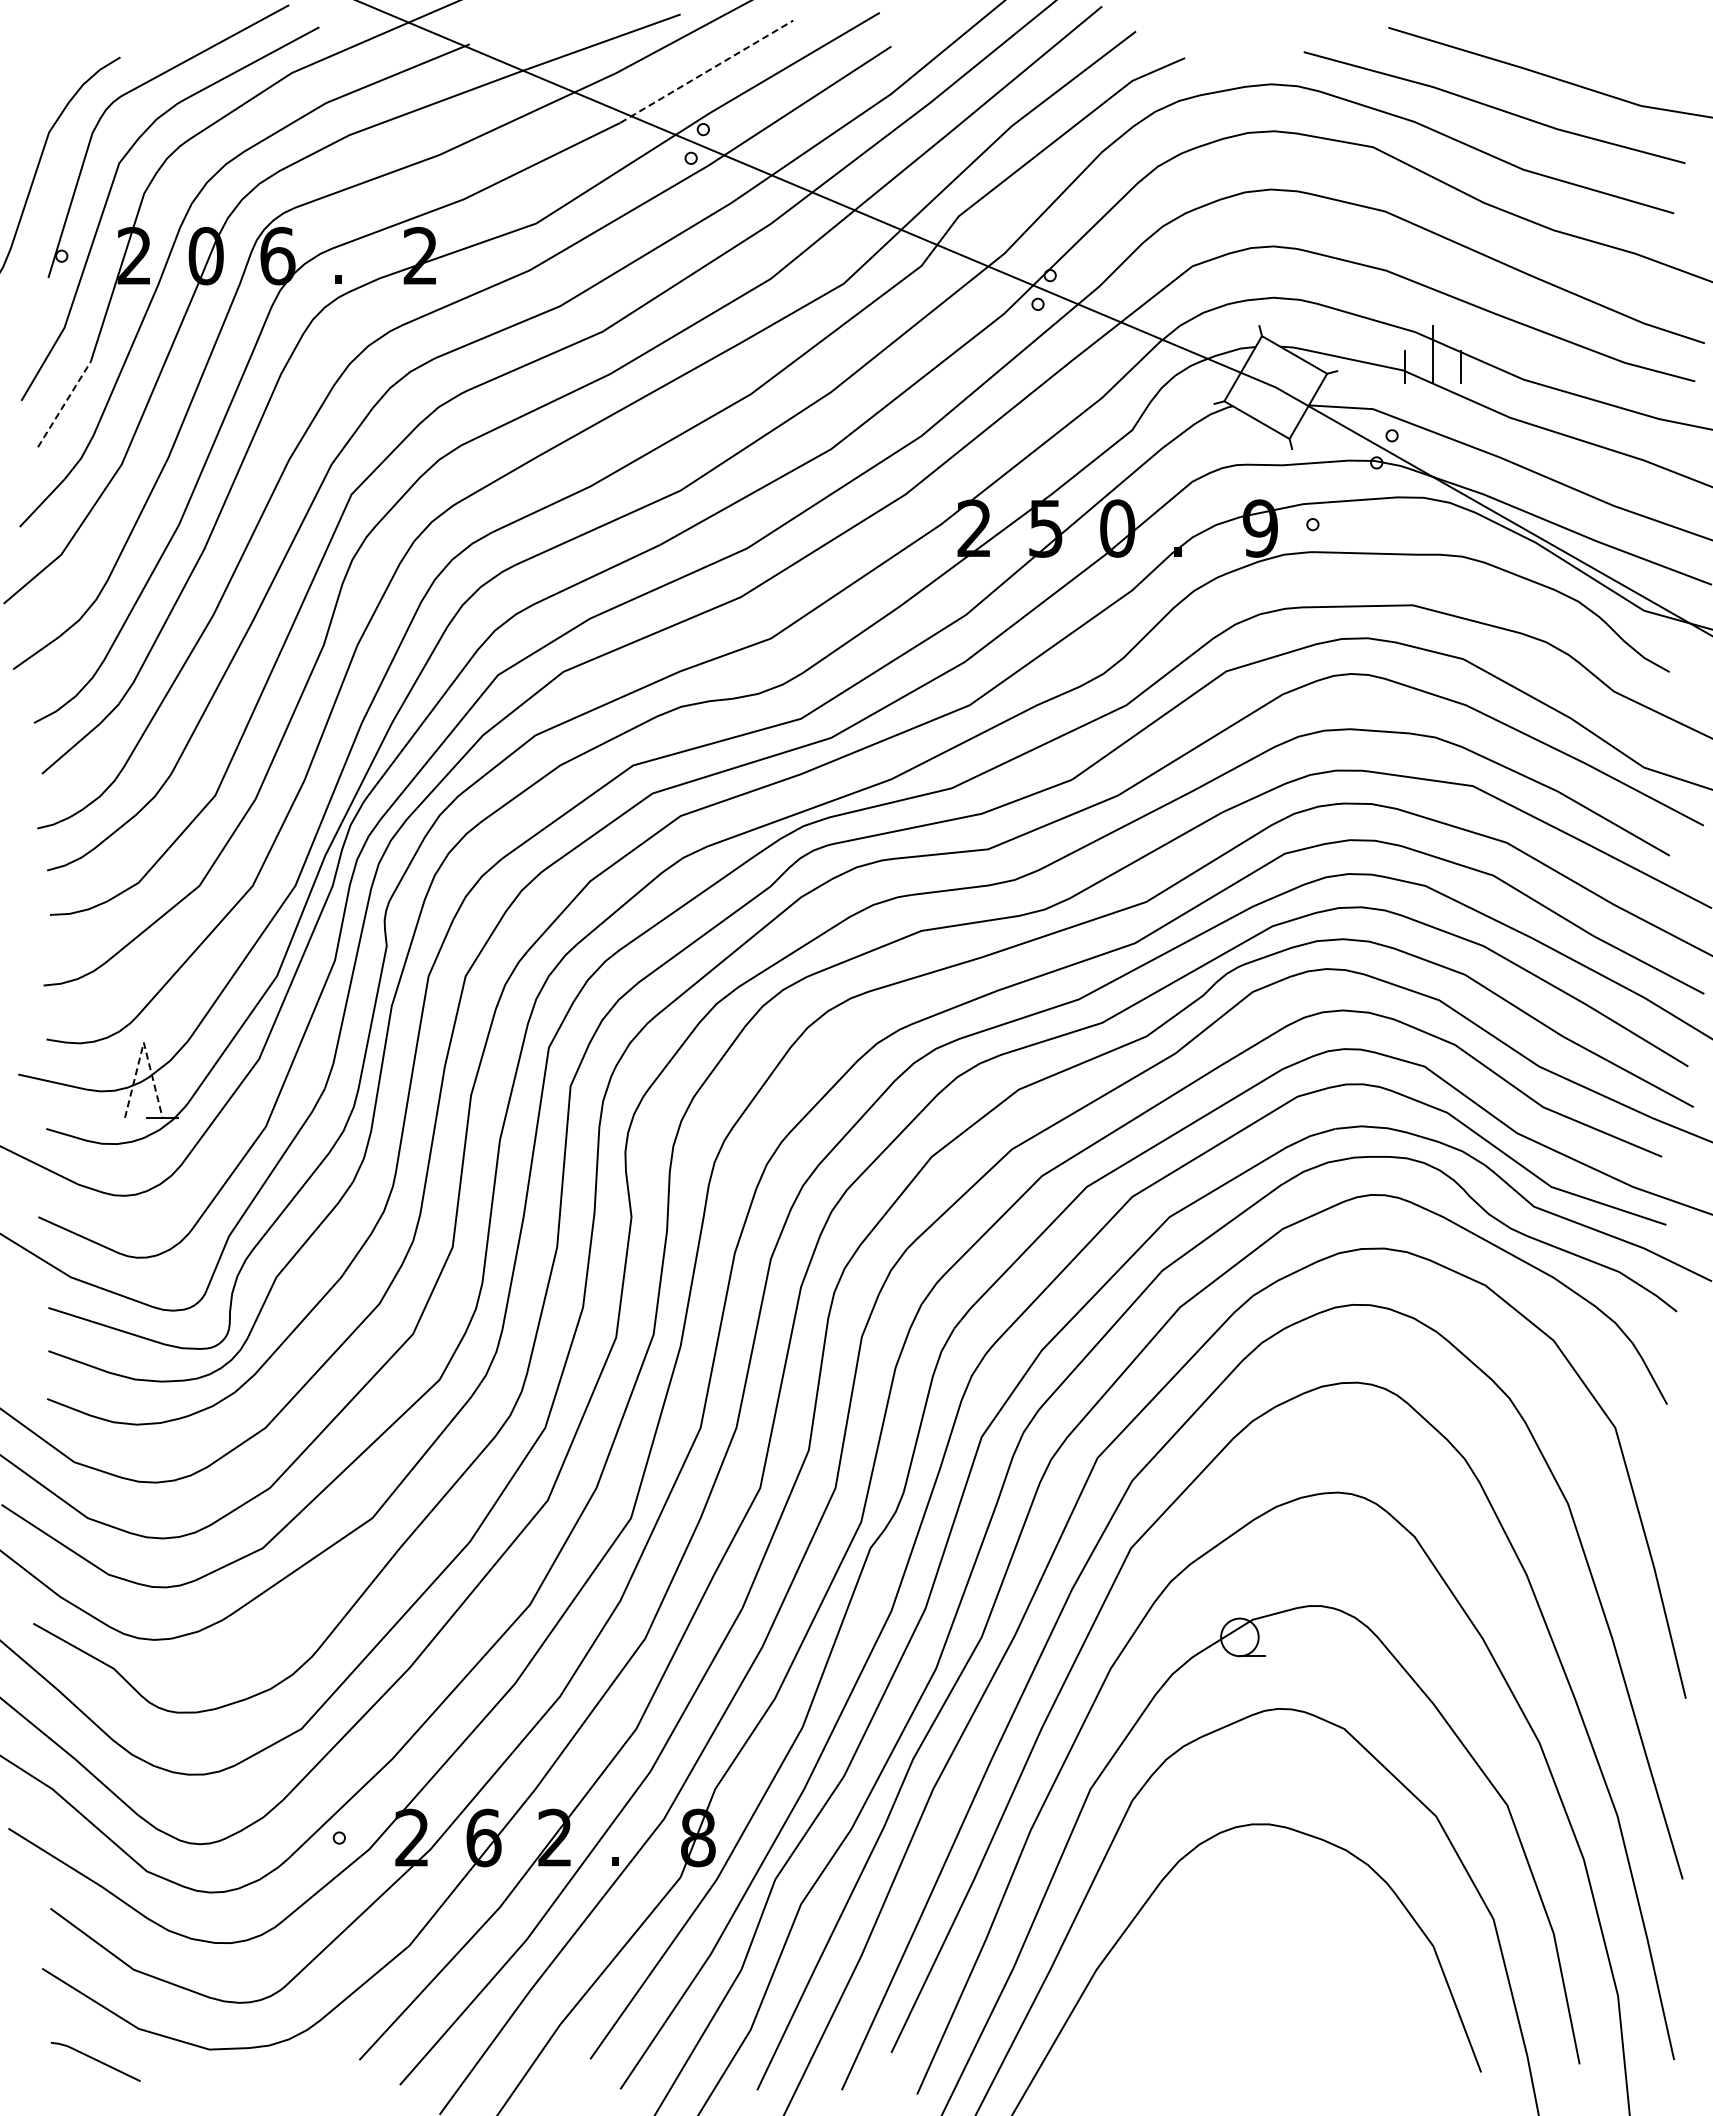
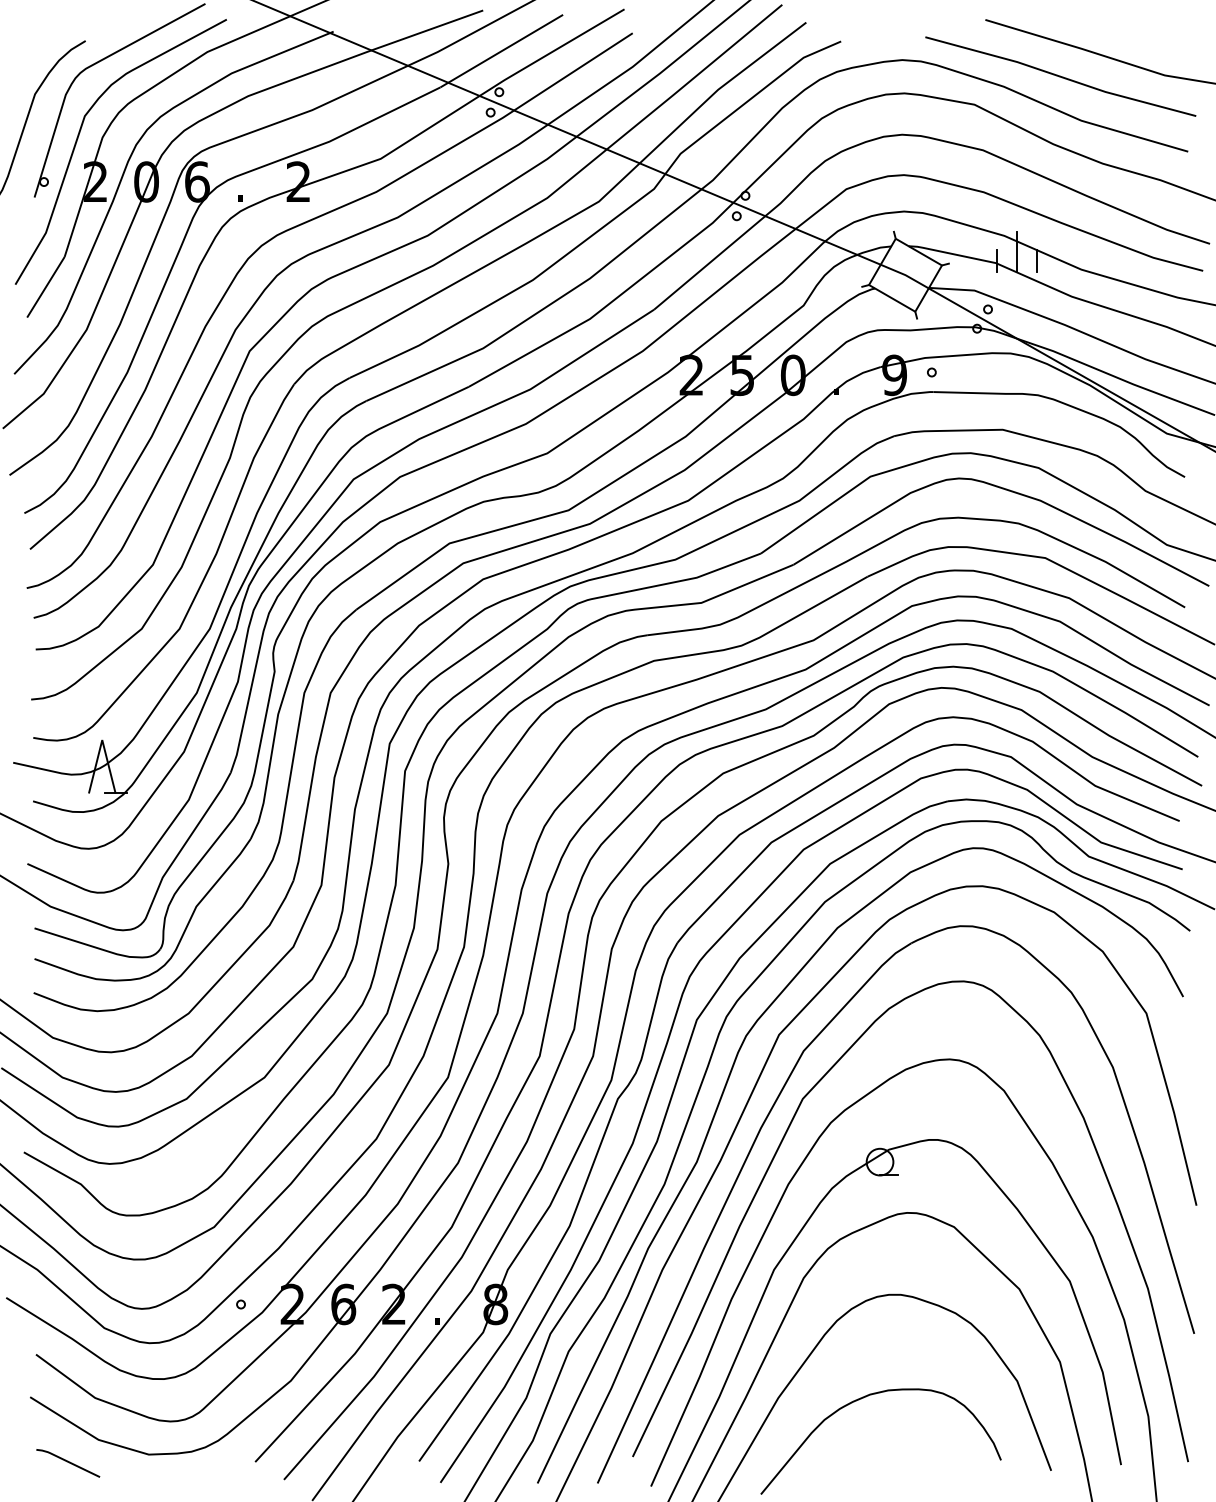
line: (707, 71) -> (502, 50), dashed -> solid
line: (64, 404) -> (45, 287), dashed -> solid
line: (143, 1042) -> (102, 740), dashed -> solid
curve: (1218, 1969) -> (864, 1397), added

